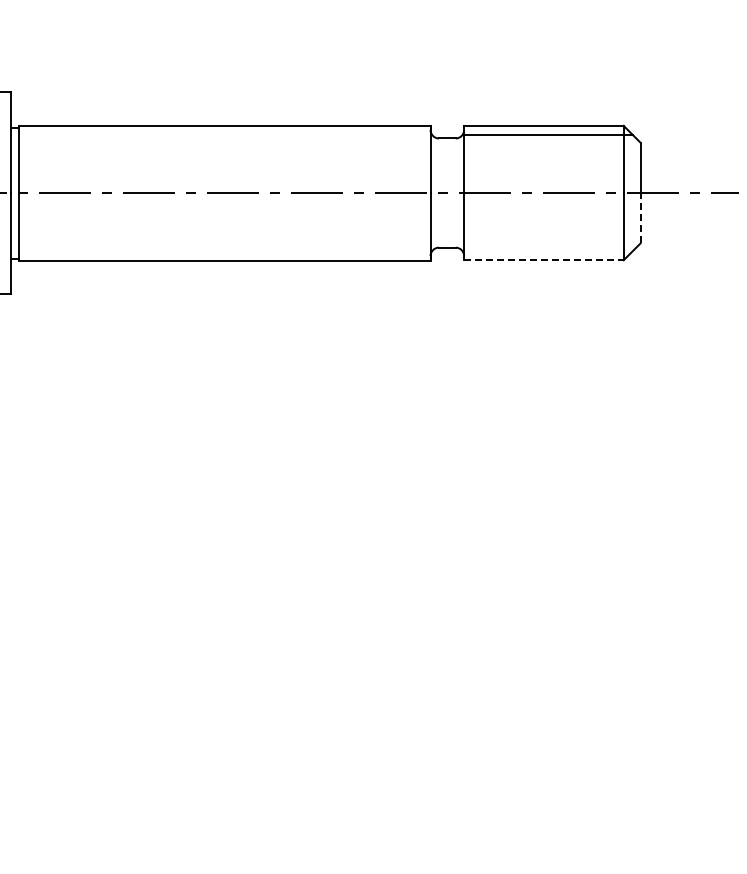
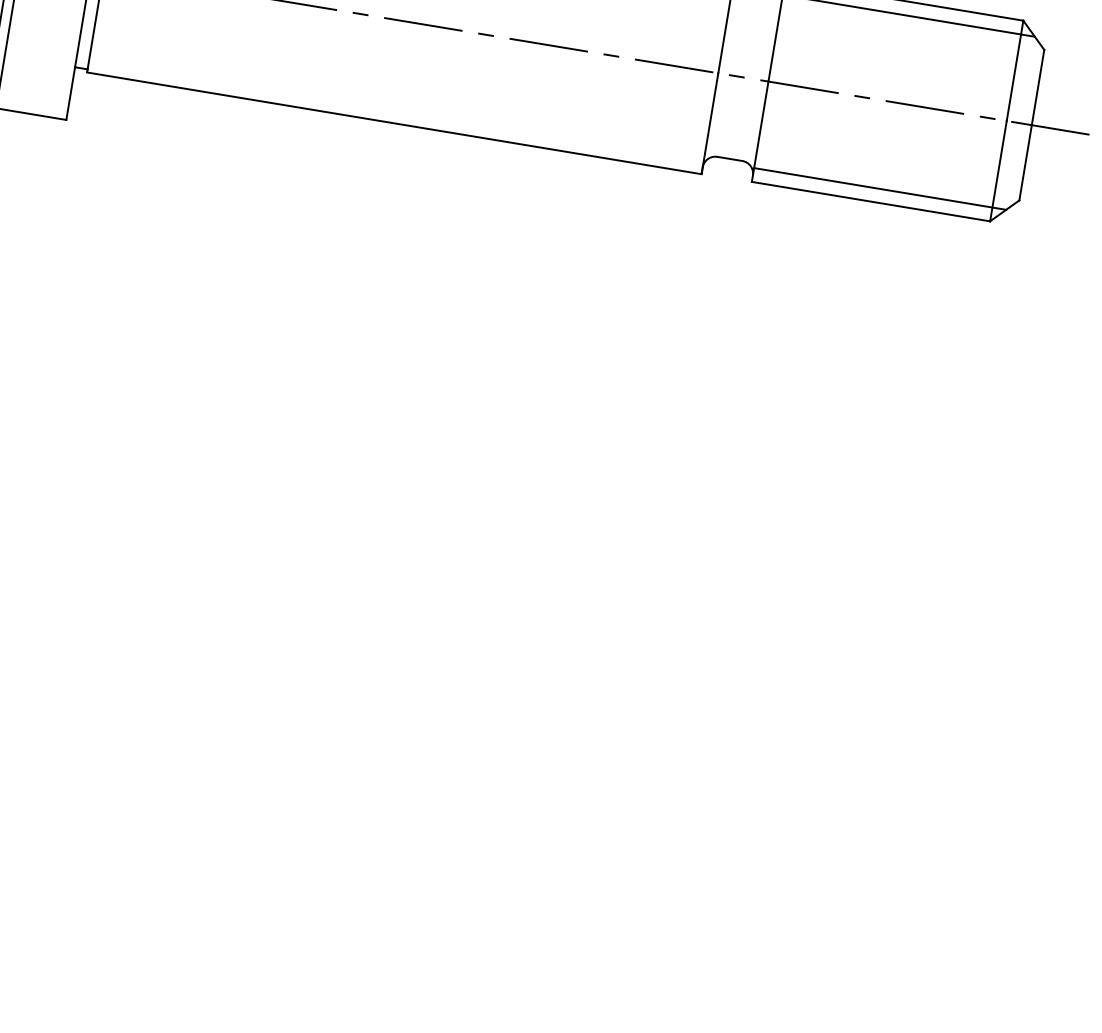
line: (640, 217) -> (1025, 161), dashed -> solid
line: (548, 251) -> (880, 189), added
line: (543, 260) -> (870, 201), dashed -> solid

